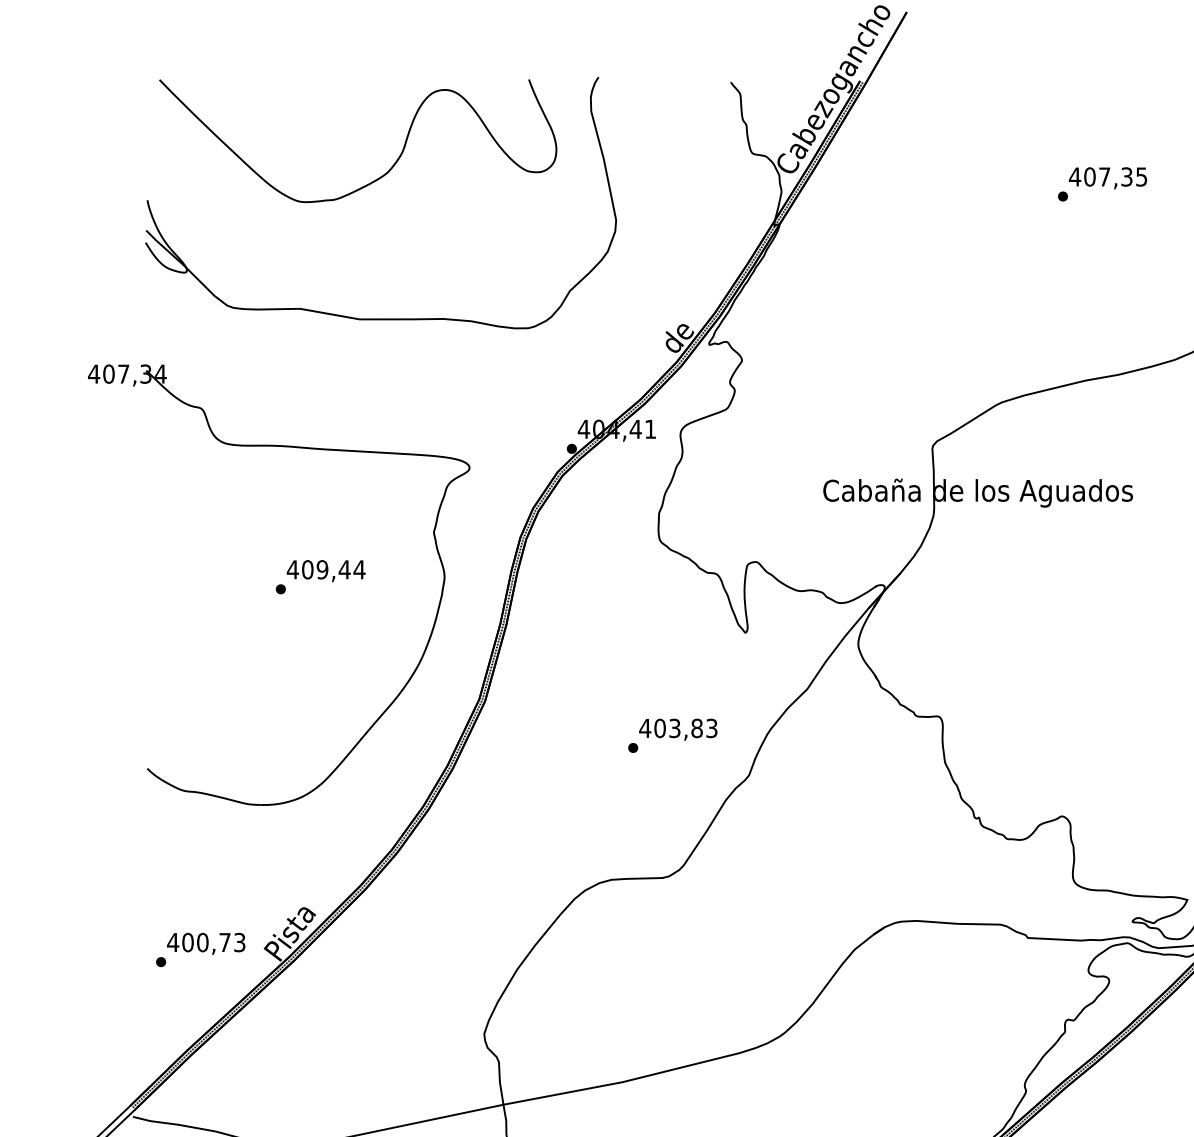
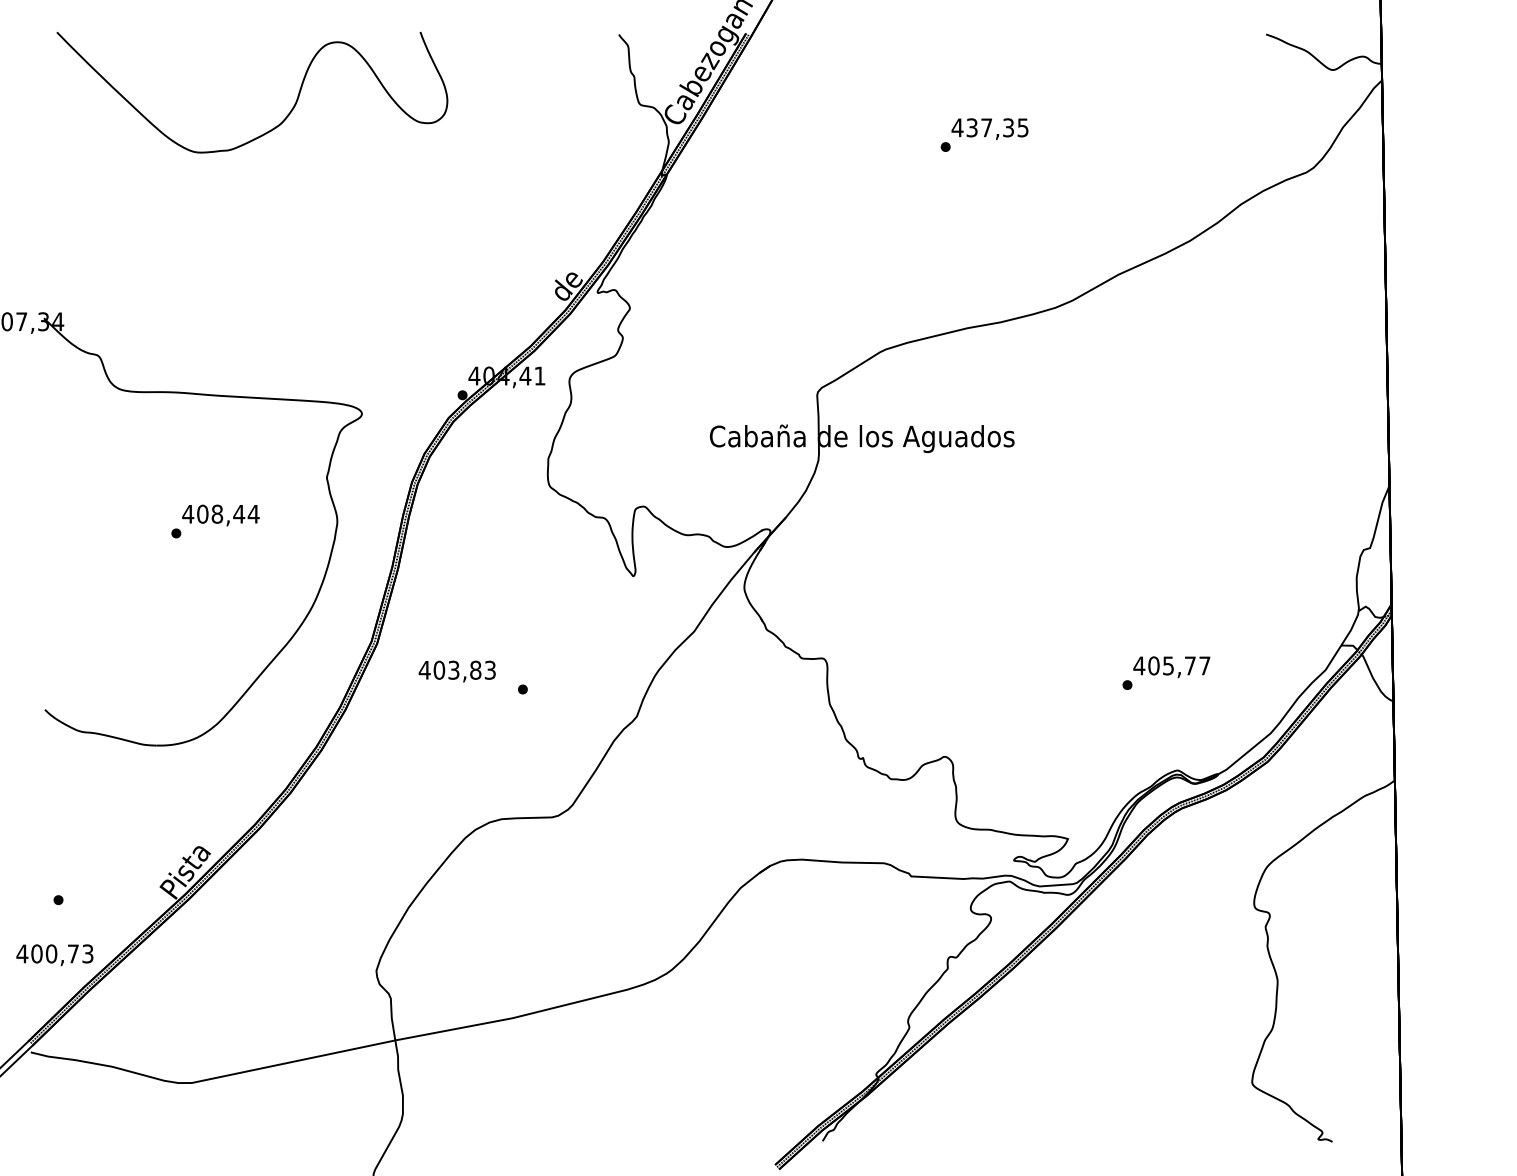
text: (1089, 176) -> (971, 127), 407,35 -> 437,35
part: (380, 318) -> (274, 267), removed
text: (322, 569) -> (217, 513), 409,44 -> 408,44
text: (677, 729) -> (456, 671), moved
text: (205, 944) -> (54, 955), moved

